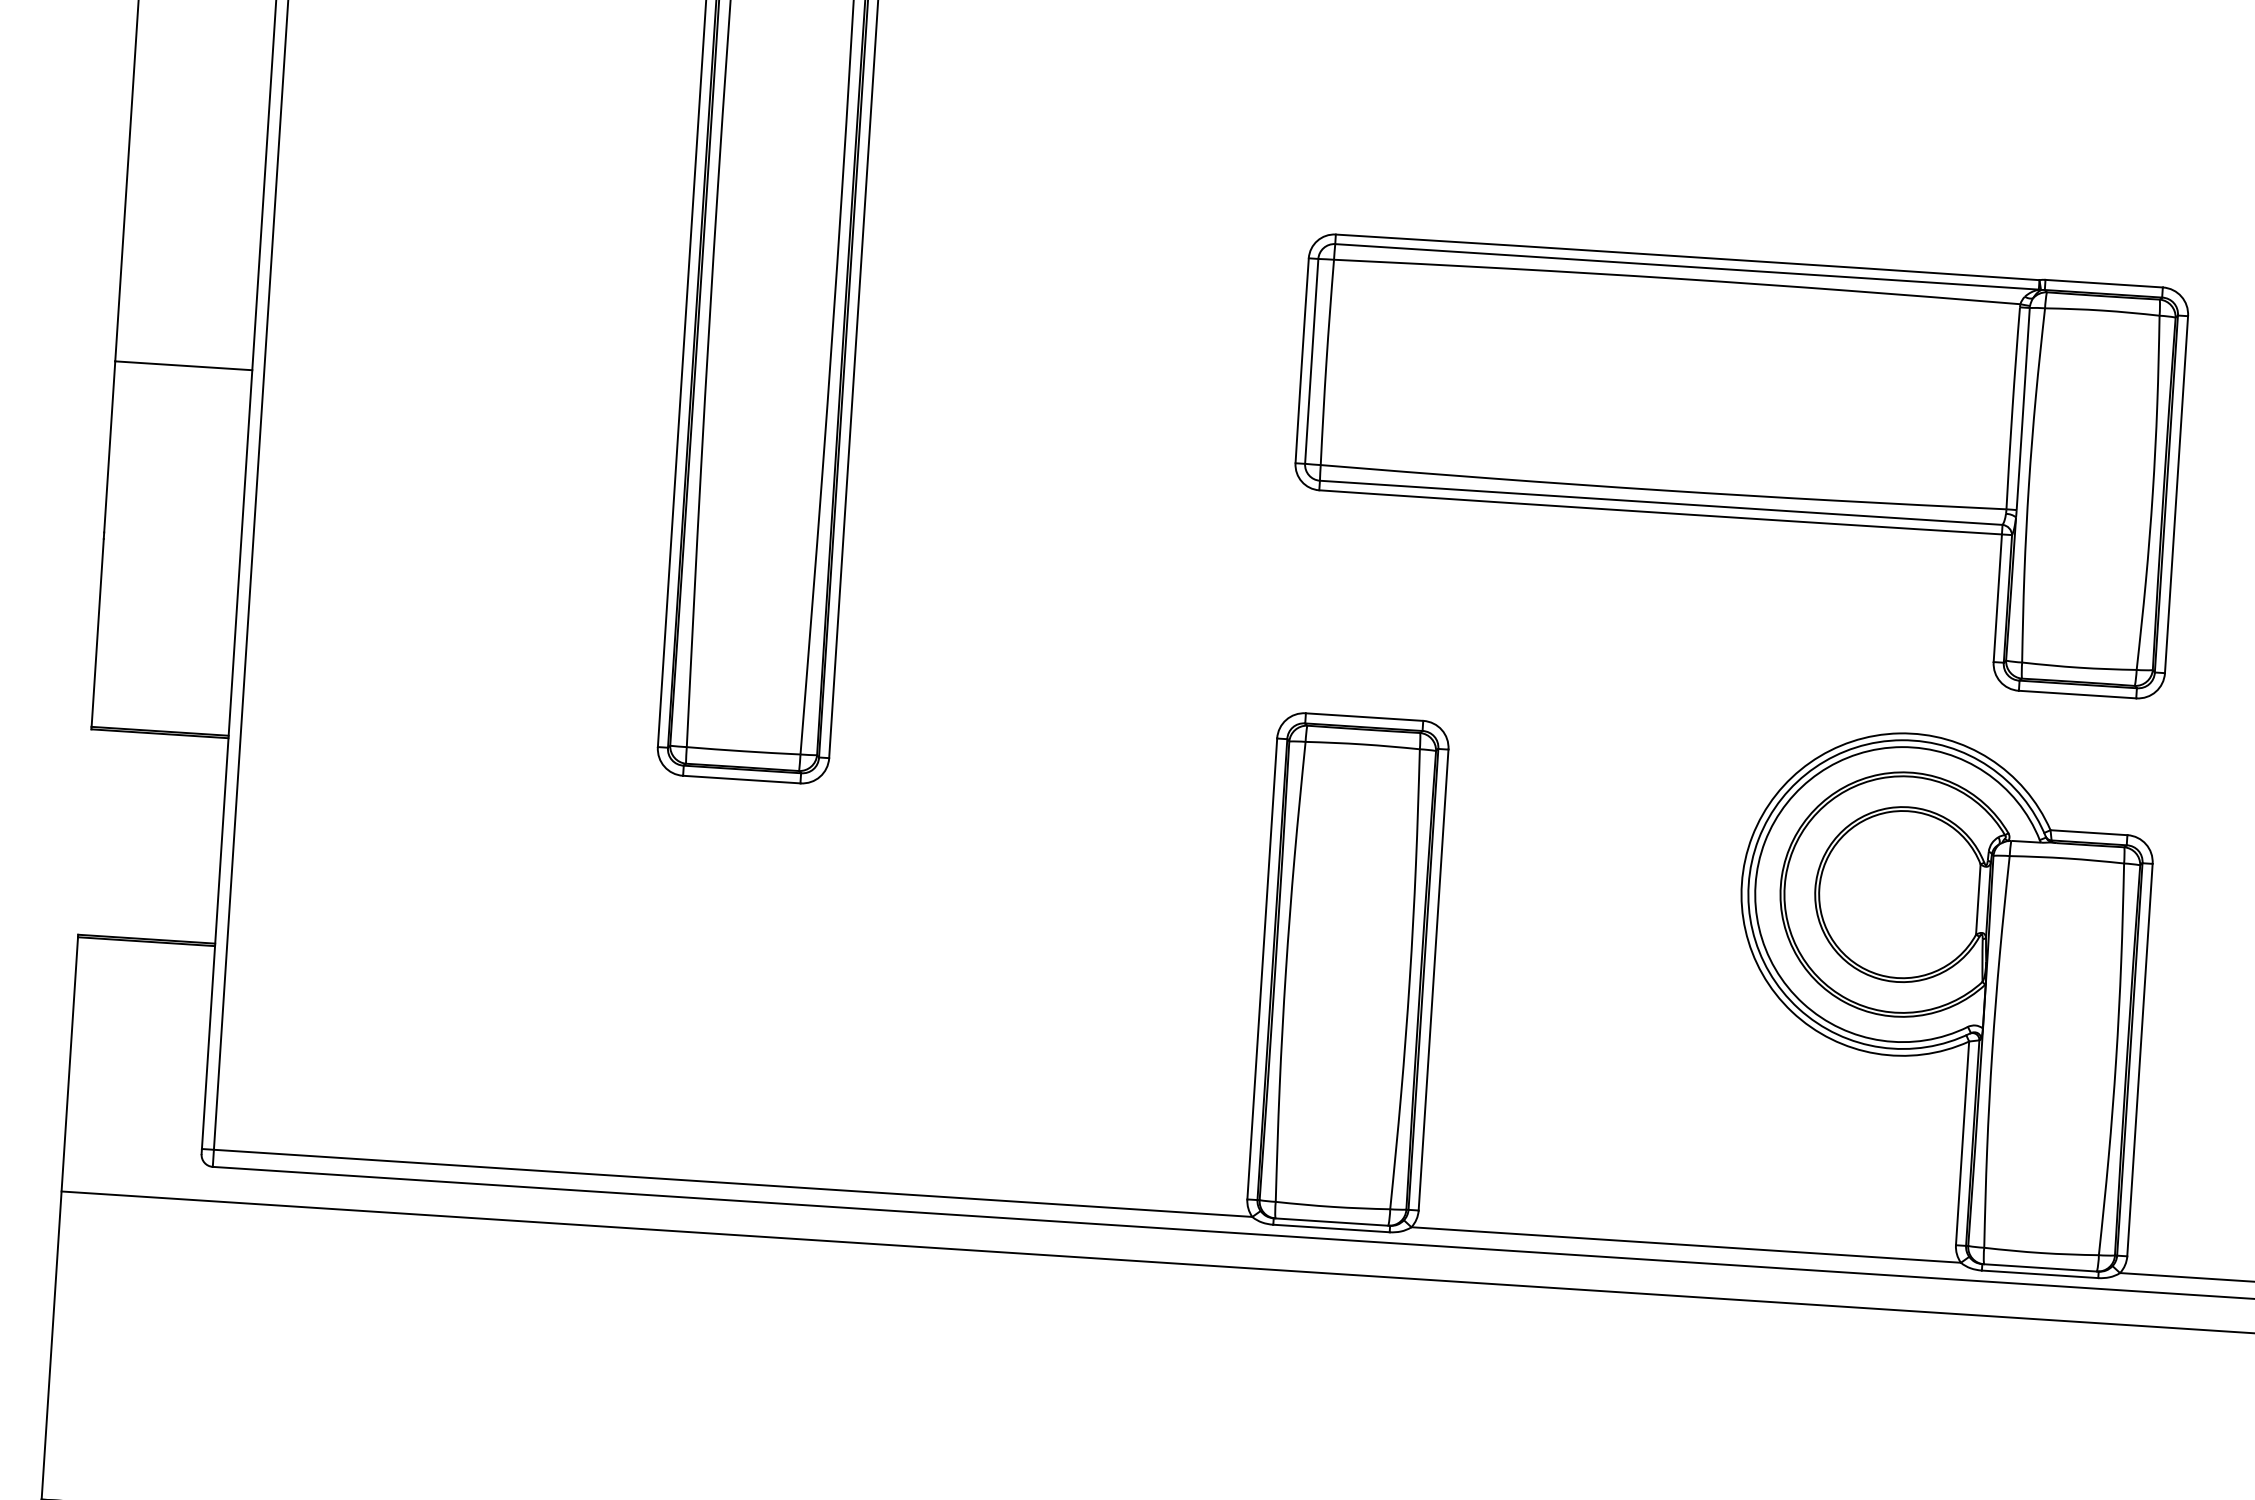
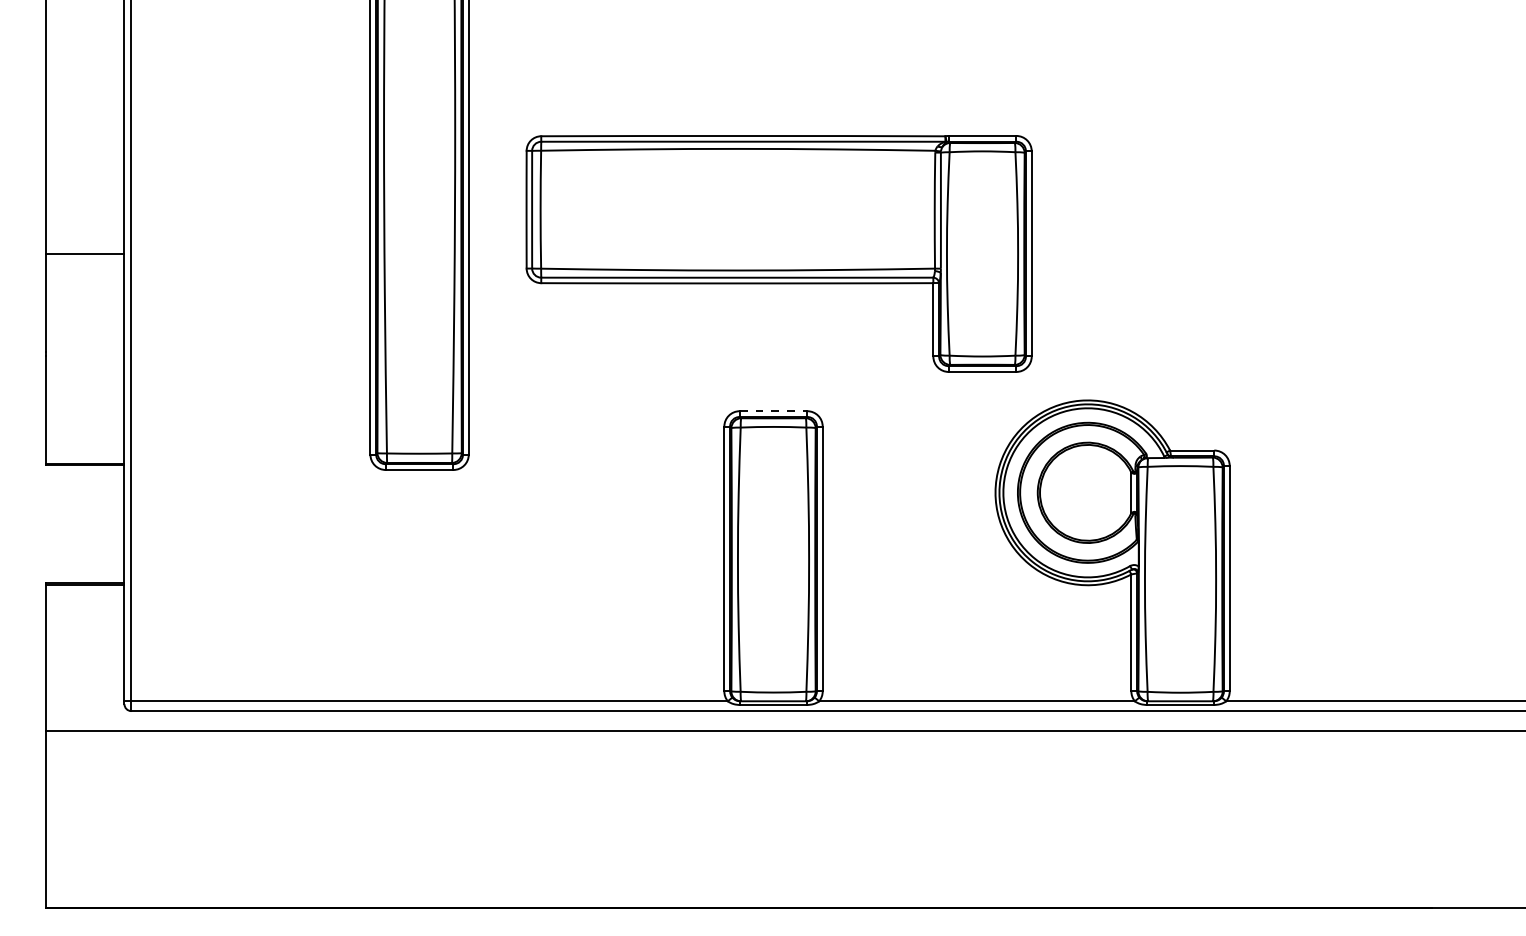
part: (1735, 465) -> (778, 253), moved
line: (1364, 717) -> (773, 411), solid -> dashed

